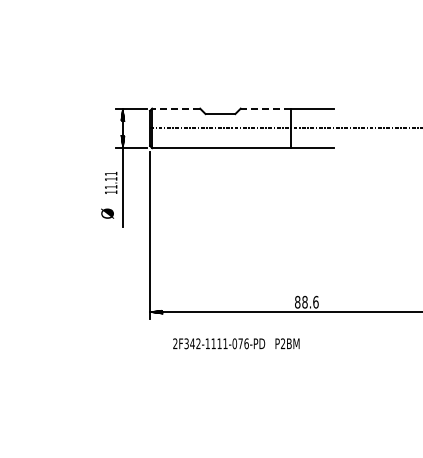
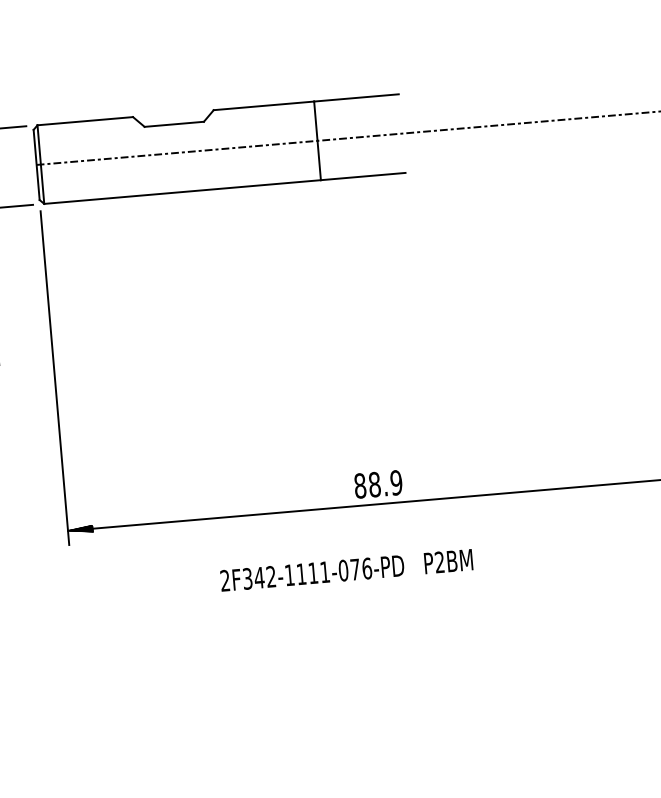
line: (176, 108) -> (85, 120), dashed -> solid
line: (265, 108) -> (263, 105), dashed -> solid
text: (315, 302) -> (395, 483), 88.6 -> 88.9
text: (236, 343) -> (346, 569), moved

